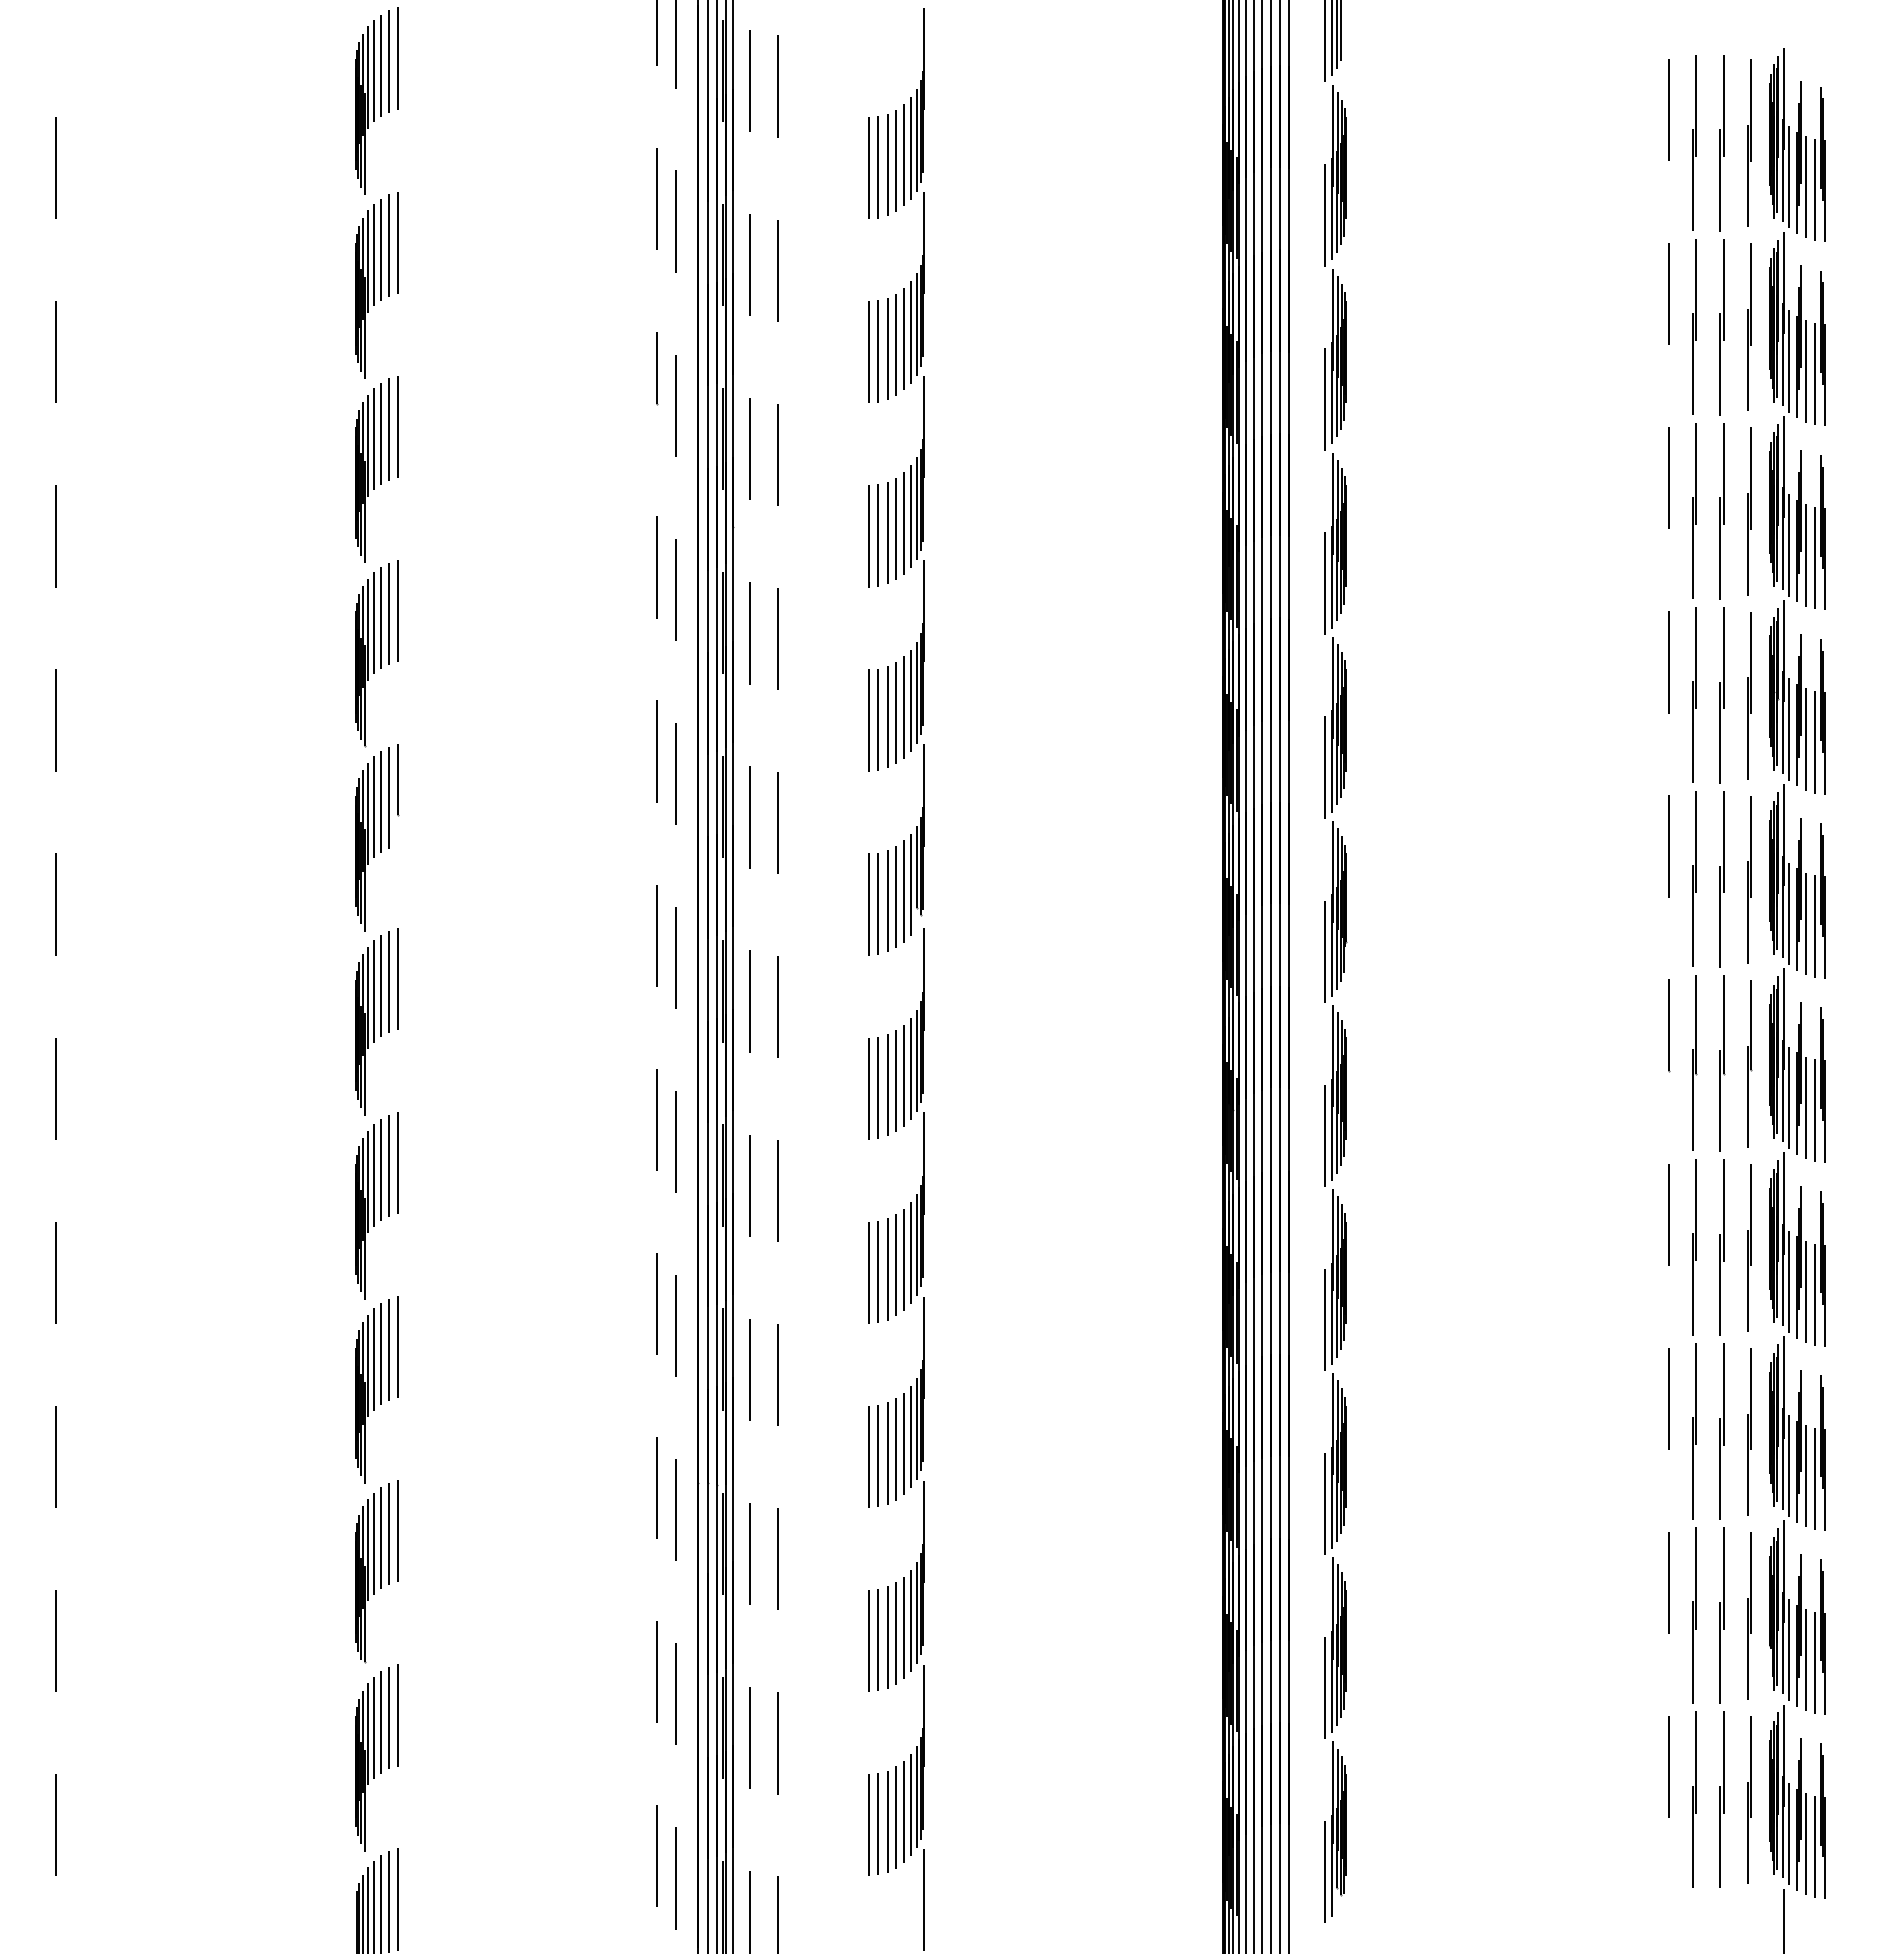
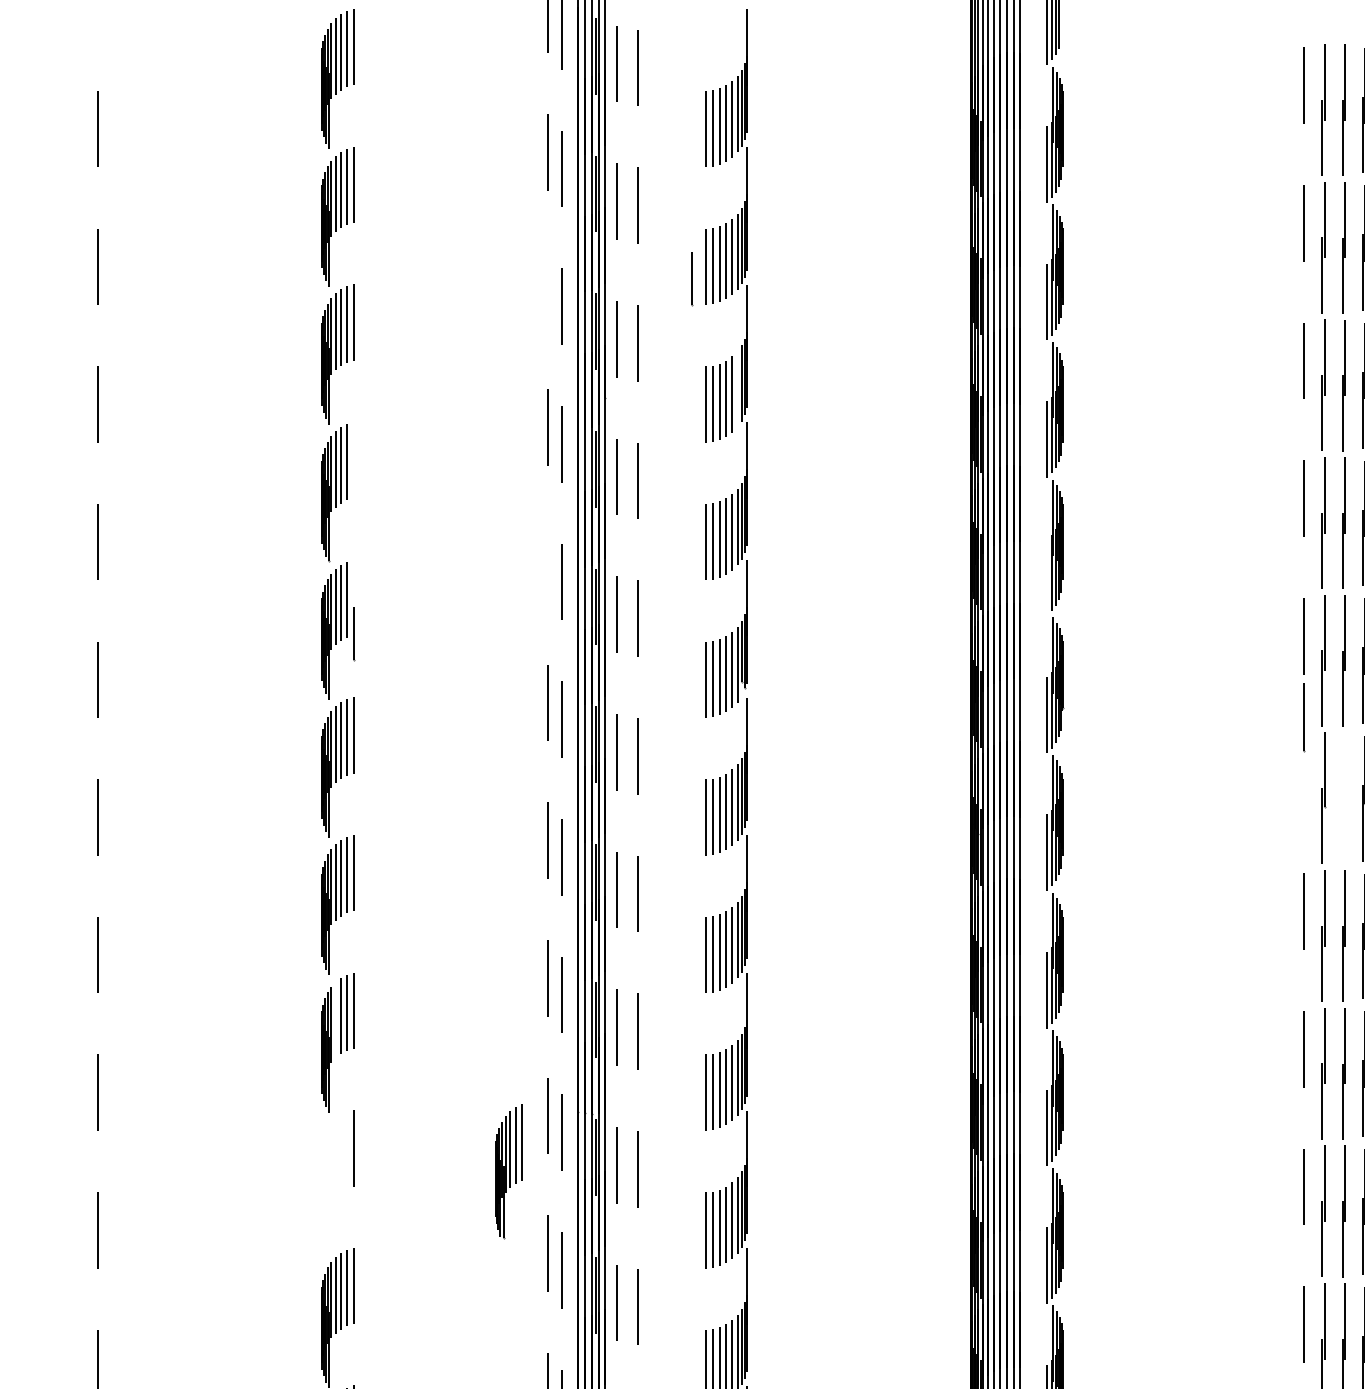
line: (657, 368) -> (692, 278), moved
line: (911, 516) -> (737, 389), removed
line: (397, 610) -> (353, 459), removed
line: (656, 751) -> (547, 565), removed
line: (1325, 767) -> (1047, 577), removed
line: (398, 780) -> (354, 634), moved
line: (1669, 1025) -> (1304, 717), moved
part: (1722, 1063) -> (1344, 798), removed
line: (374, 1359) -> (336, 1019), removed
part: (372, 1573) -> (508, 1171), moved

